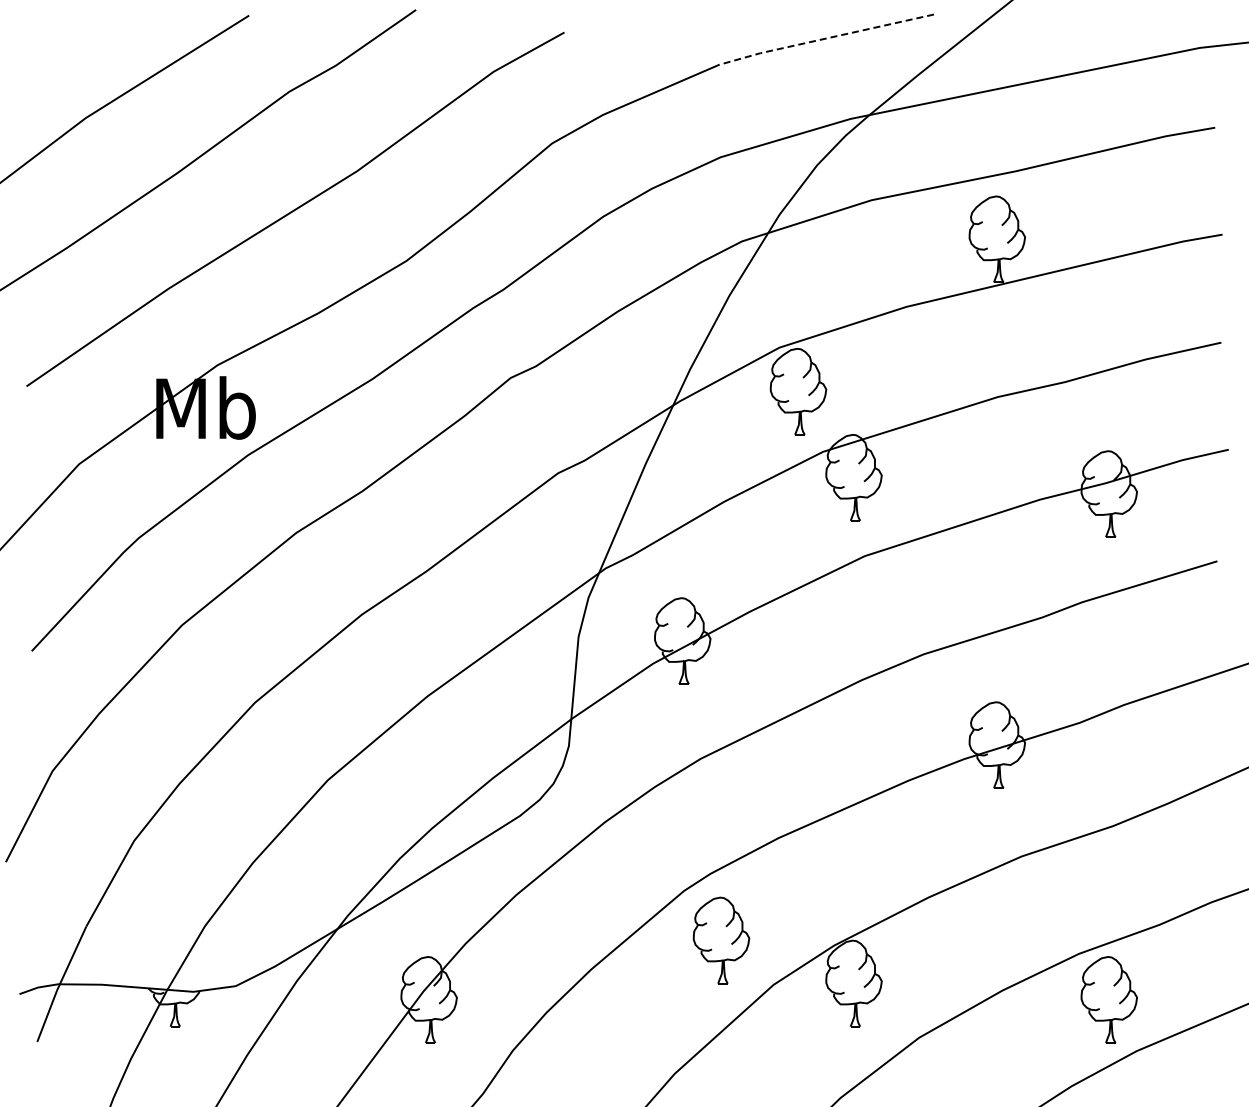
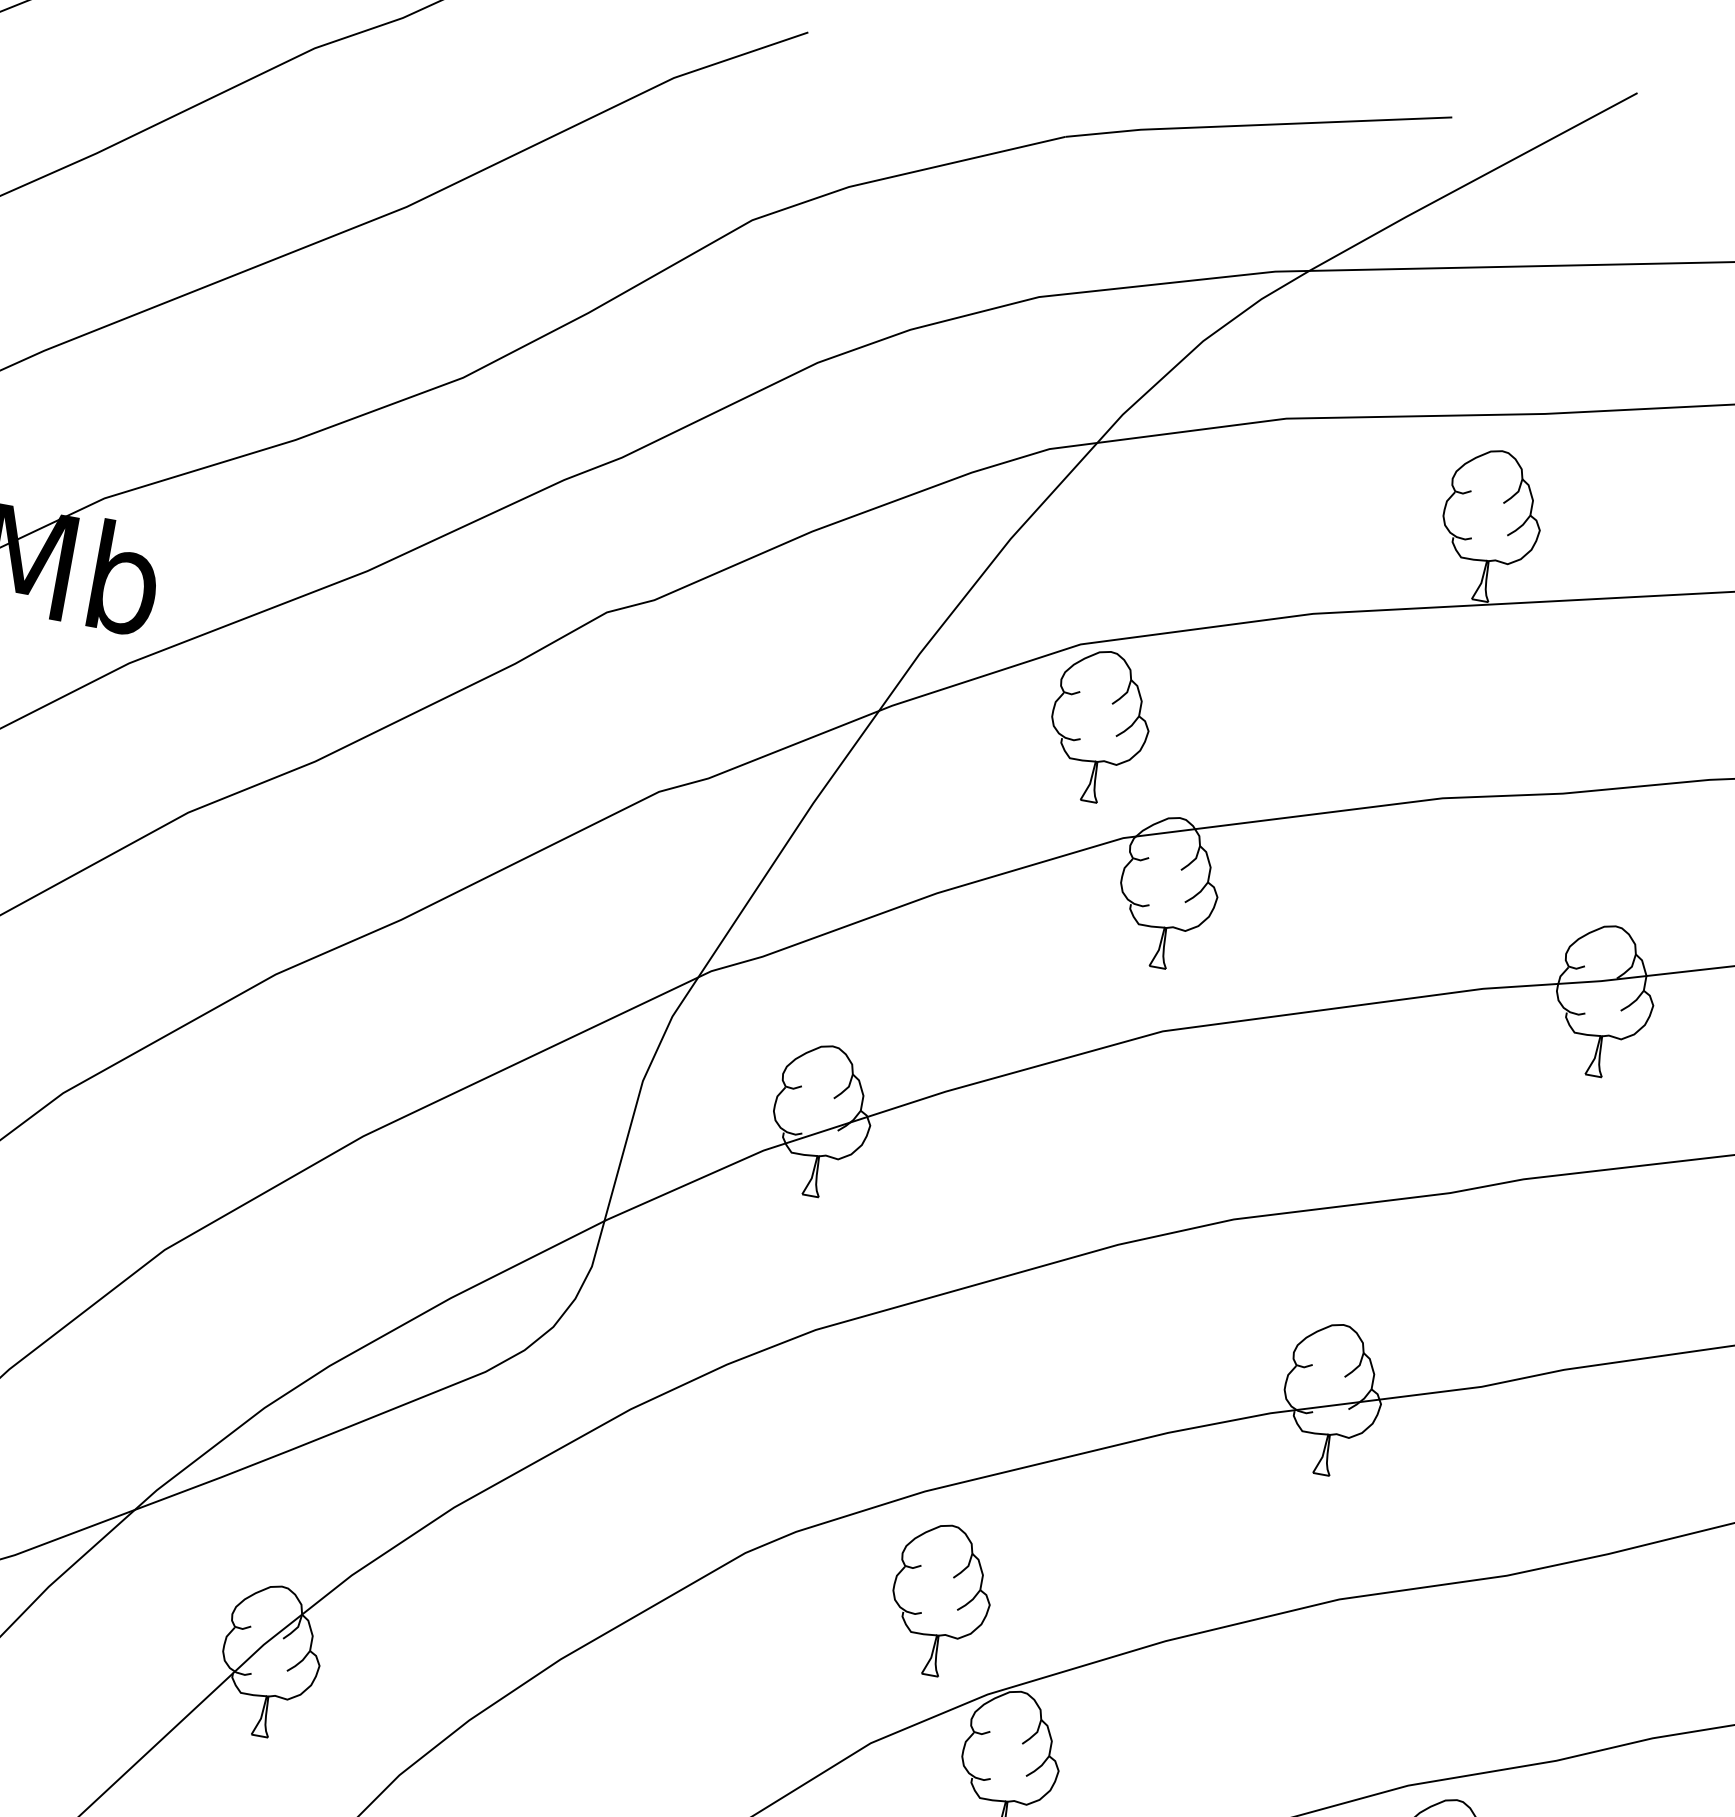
line: (824, 38) -> (1255, 124), dashed -> solid
part: (721, 940) -> (941, 1600), moved

